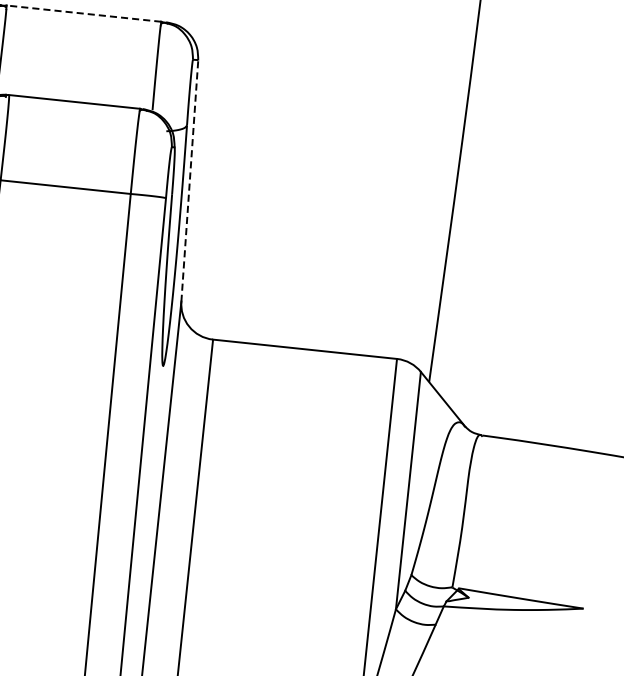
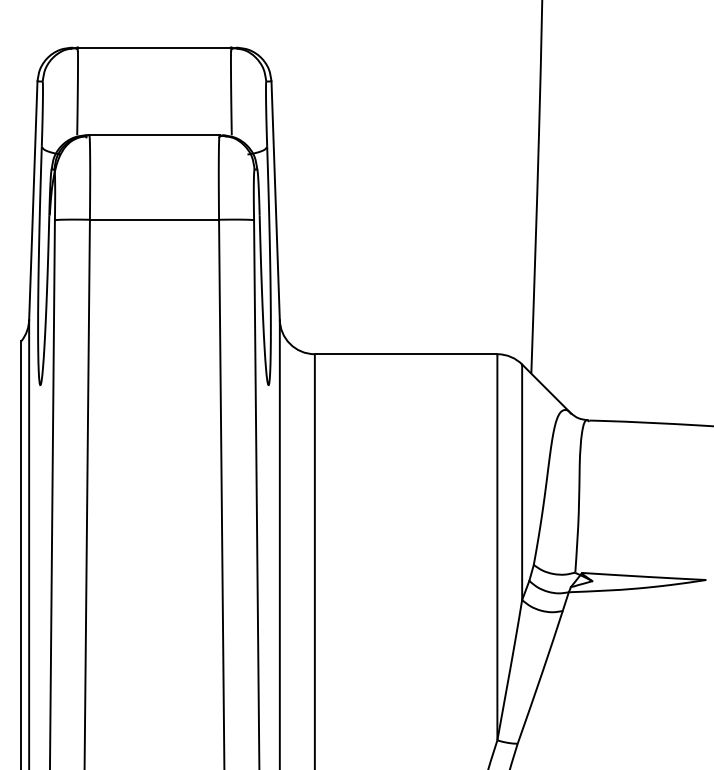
line: (83, 13) -> (154, 47), dashed -> solid
line: (189, 180) -> (275, 200), dashed -> solid

